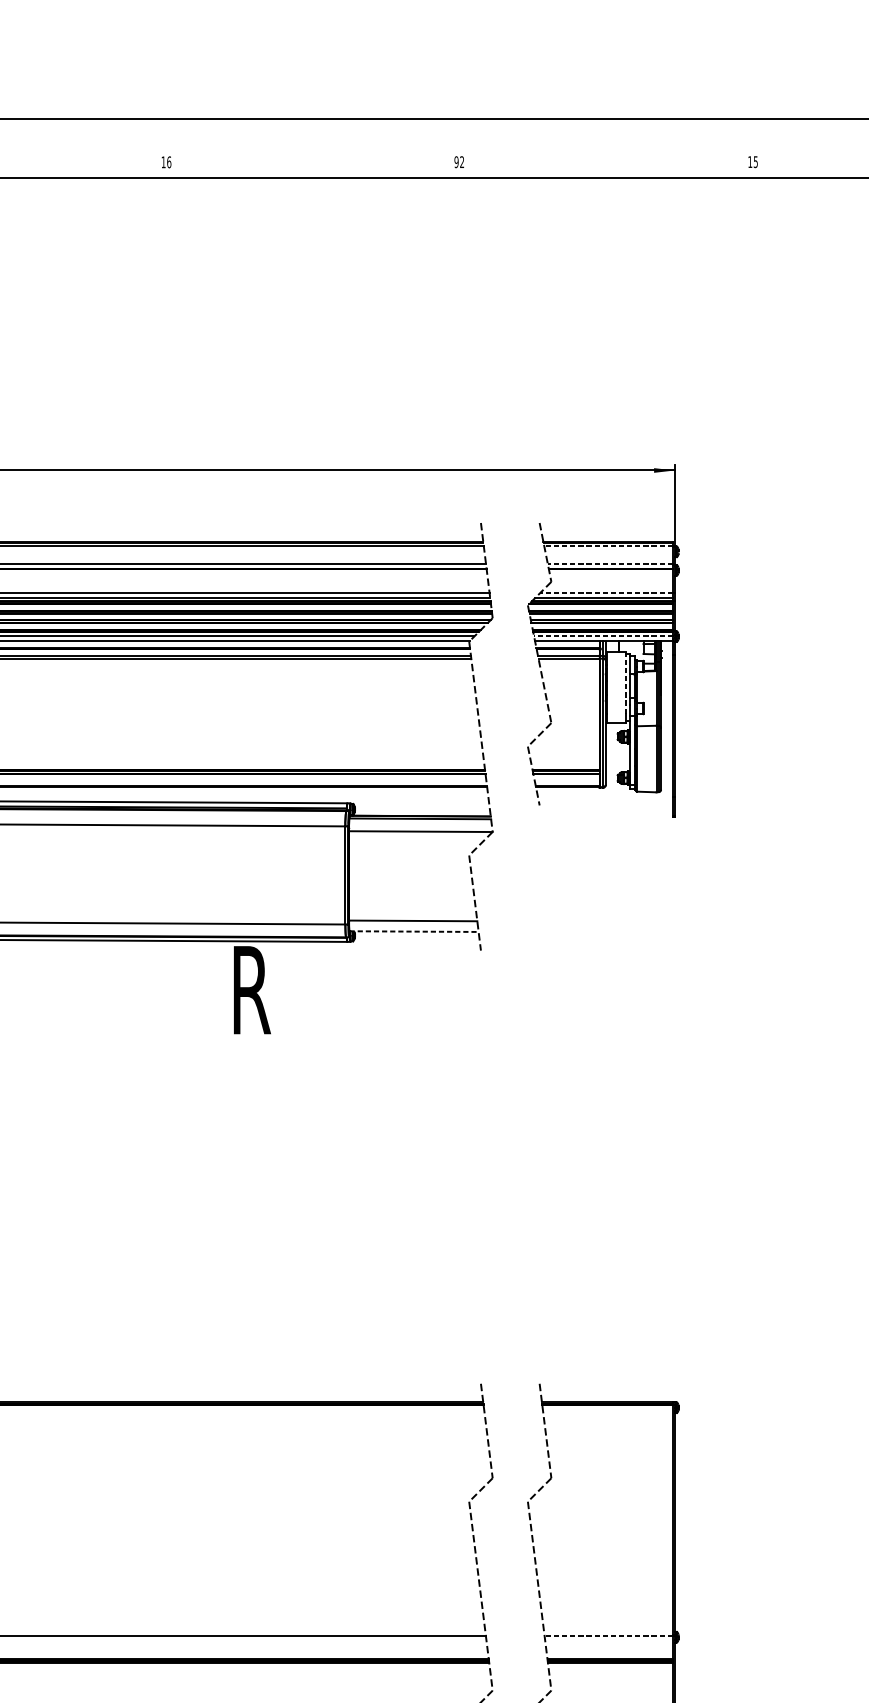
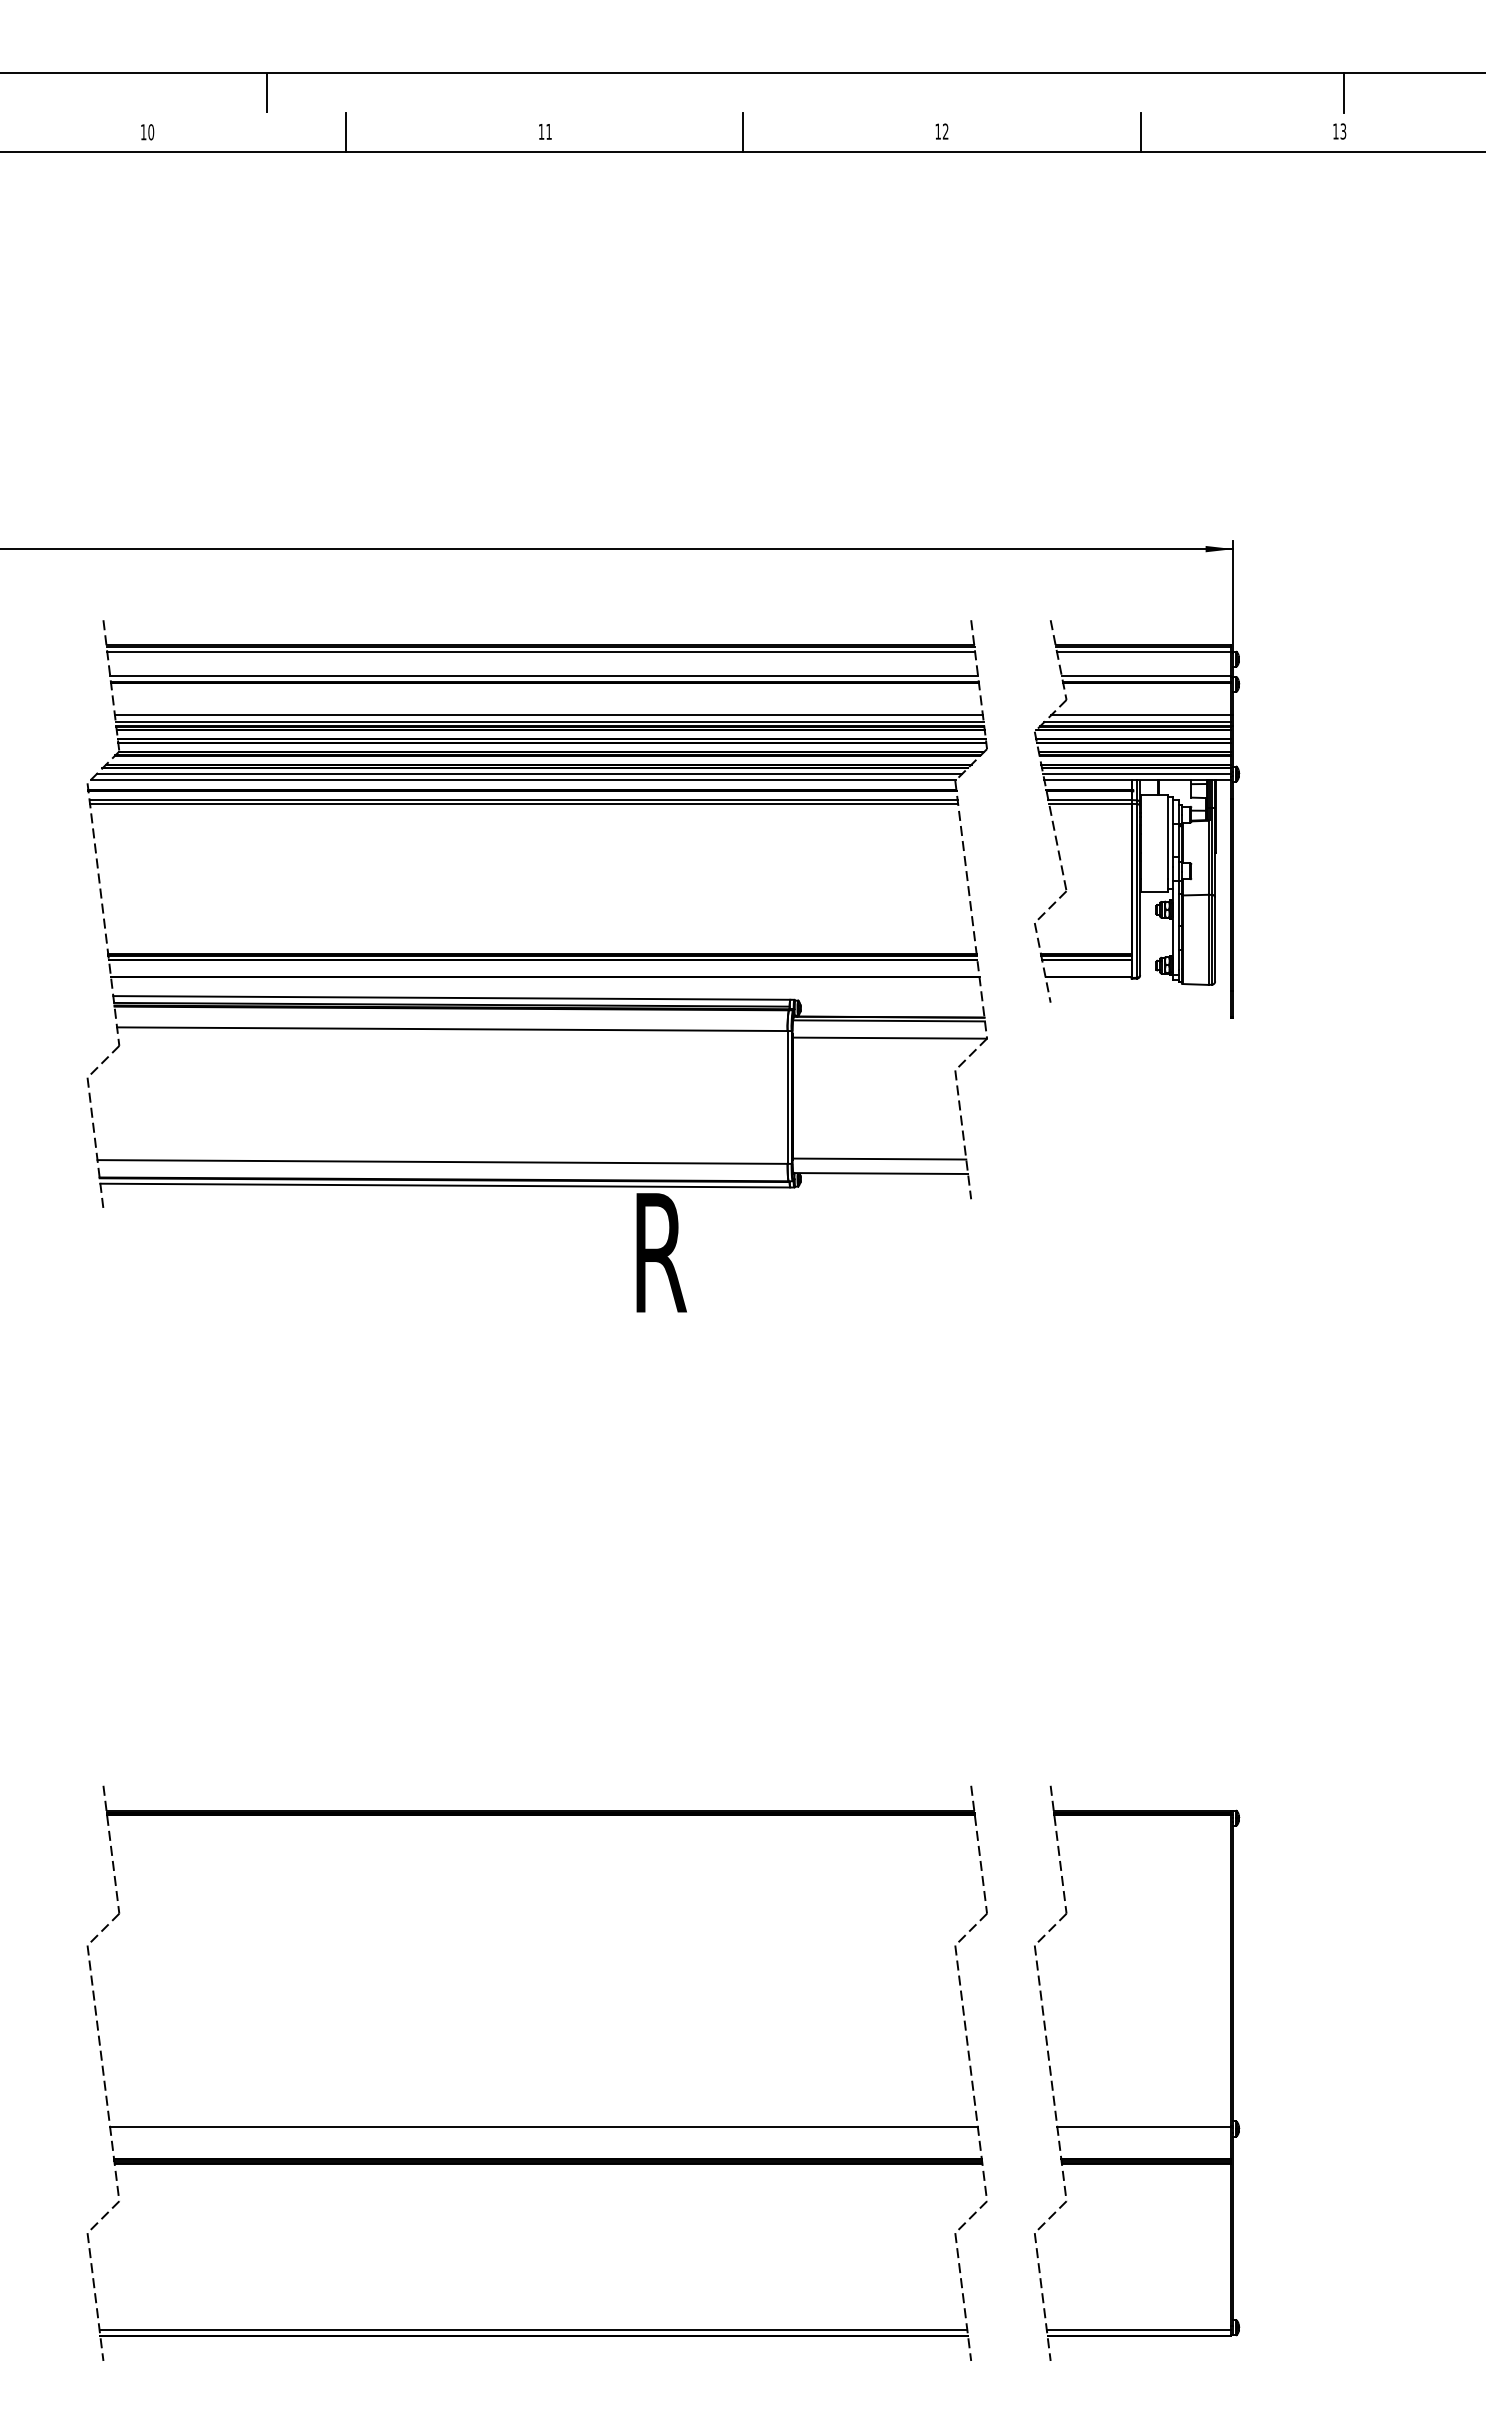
line: (755, 133) -> (1343, 92), added
text: (755, 161) -> (1343, 130), 15 -> 13
line: (19, 162) -> (346, 132), added
text: (169, 162) -> (549, 131), 16 -> 11
line: (312, 162) -> (743, 132), added
text: (456, 162) -> (938, 131), 92 -> 12
line: (605, 162) -> (1140, 132), added
line: (608, 546) -> (1143, 651), dashed -> solid
line: (610, 564) -> (1146, 676), dashed -> solid
line: (606, 593) -> (1141, 715), dashed -> solid
line: (603, 636) -> (1137, 773), dashed -> solid
line: (626, 683) -> (1168, 837), dashed -> solid
line: (414, 931) -> (881, 1173), dashed -> solid
line: (608, 1636) -> (1144, 2127), dashed -> solid

